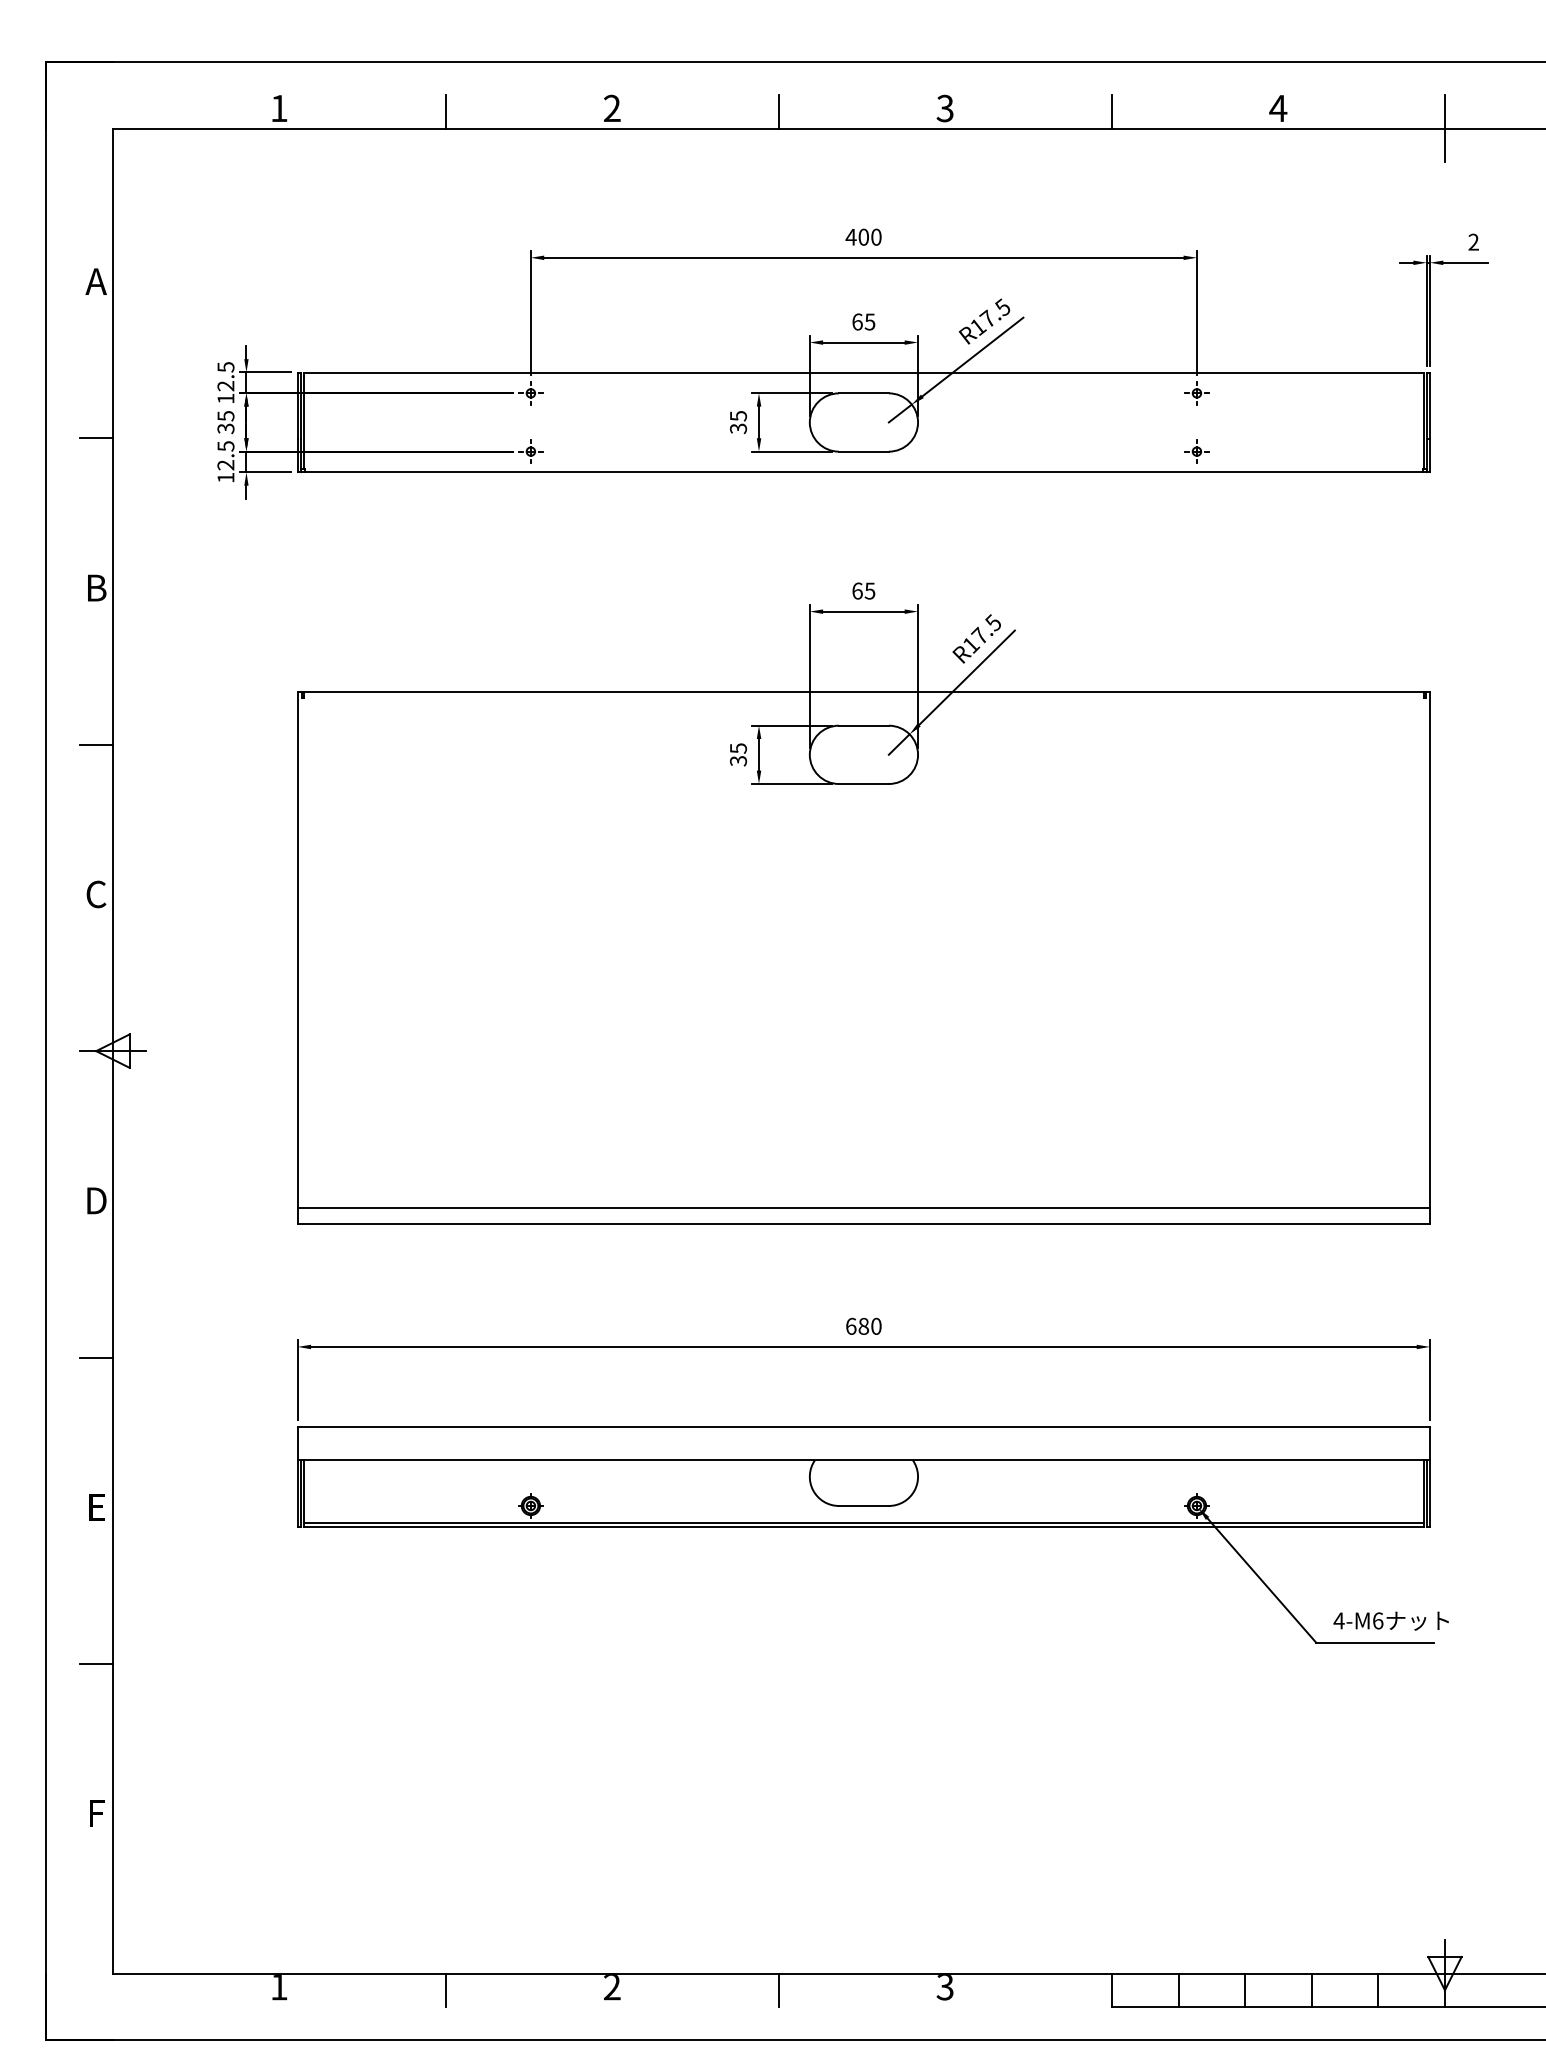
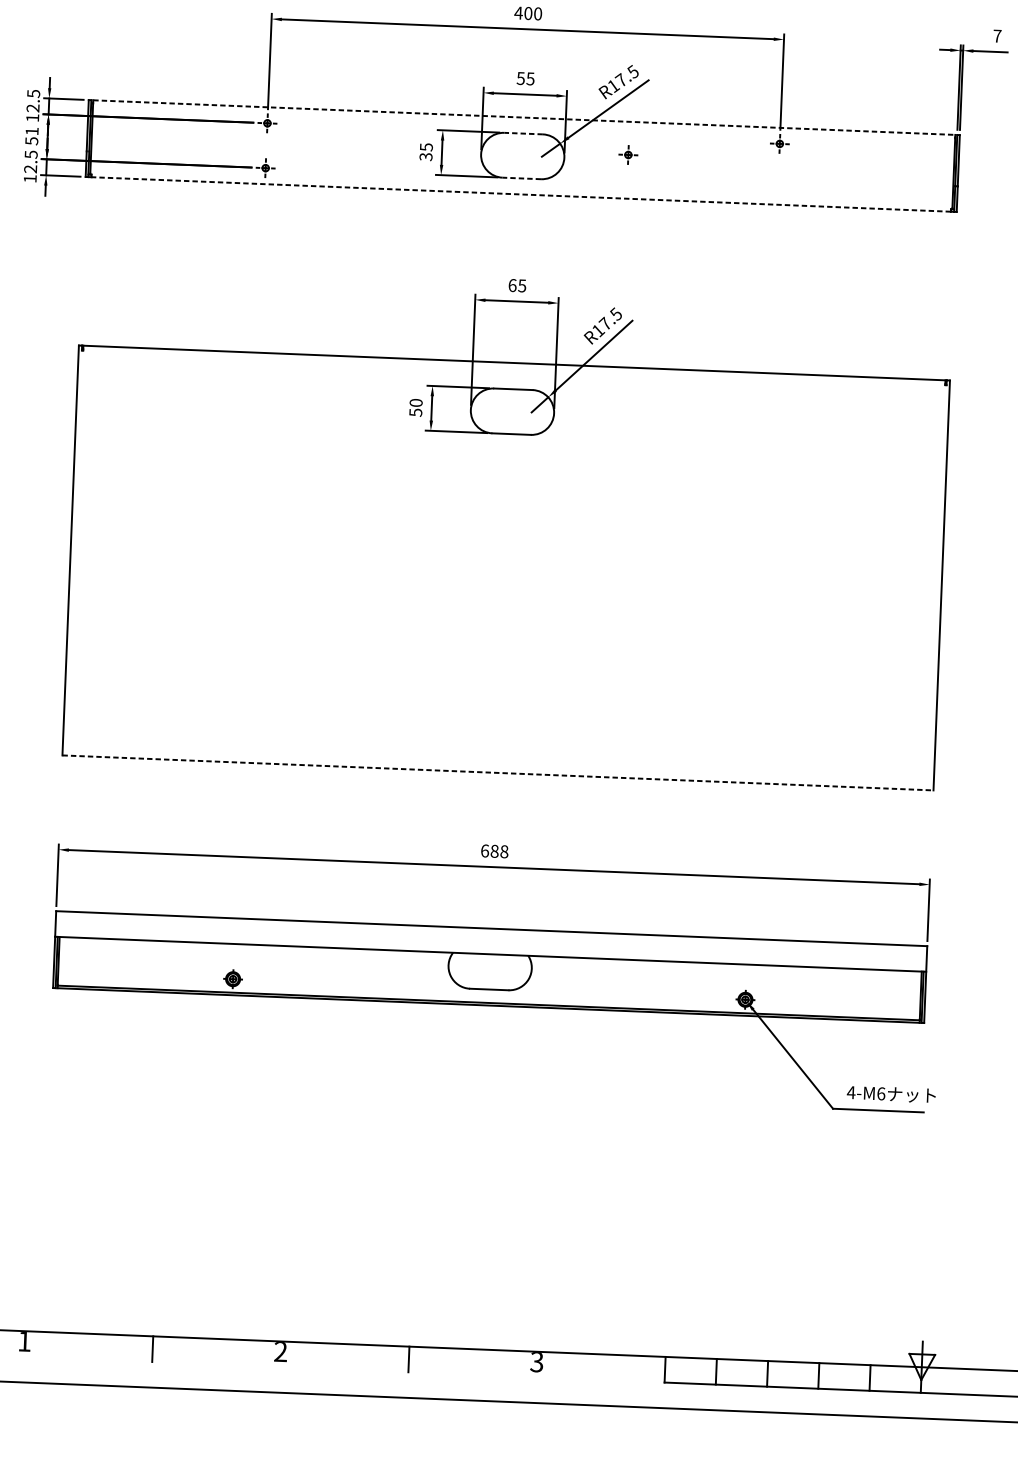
text: (1473, 241) -> (997, 35), 2 -> 7
text: (857, 321) -> (520, 78), 65 -> 55
line: (864, 372) -> (524, 117), solid -> dashed
line: (863, 393) -> (523, 133), solid -> dashed
text: (225, 422) -> (31, 136), 35 -> 51
line: (863, 451) -> (521, 178), solid -> dashed
part: (1196, 451) -> (628, 154), moved
line: (863, 472) -> (520, 194), solid -> dashed
text: (738, 754) -> (416, 407), 35 -> 50
line: (863, 1207) -> (498, 759), removed
line: (864, 1224) -> (498, 773), solid -> dashed
text: (876, 1326) -> (504, 851), 680 -> 688

